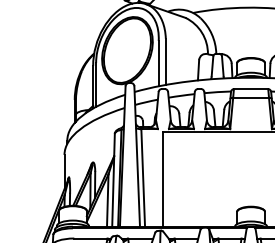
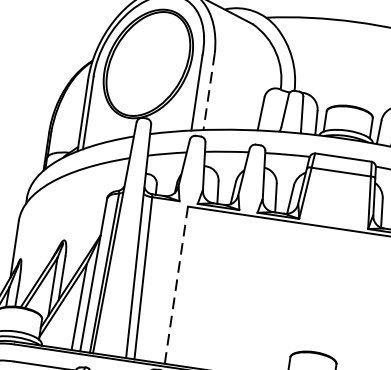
line: (165, 62) -> (208, 92), solid -> dashed
line: (163, 179) -> (176, 285), solid -> dashed

